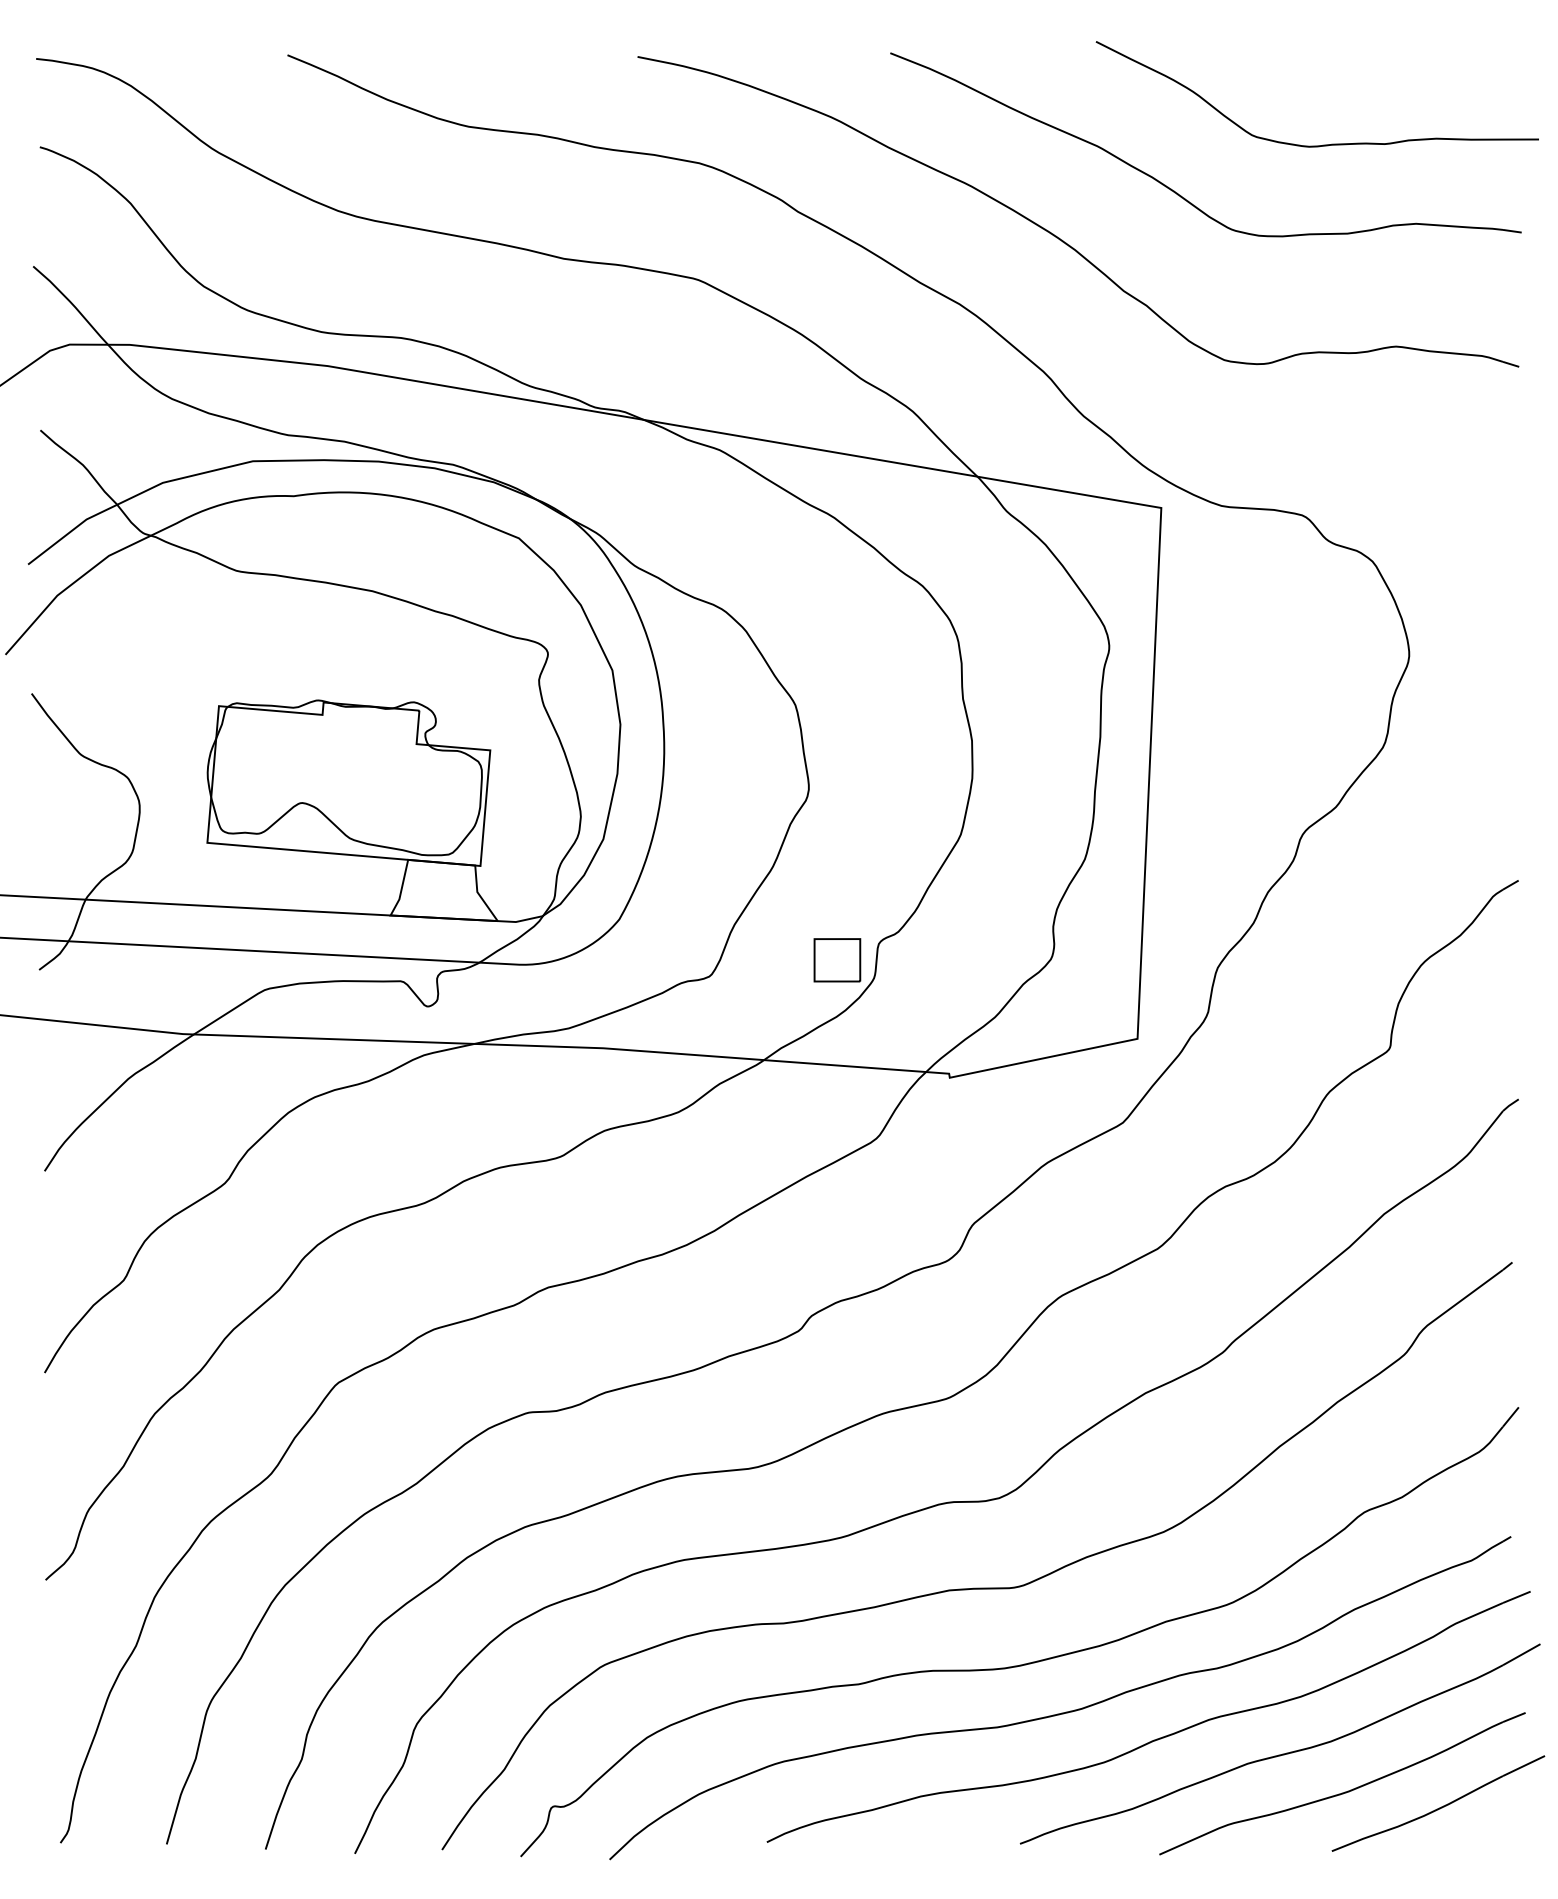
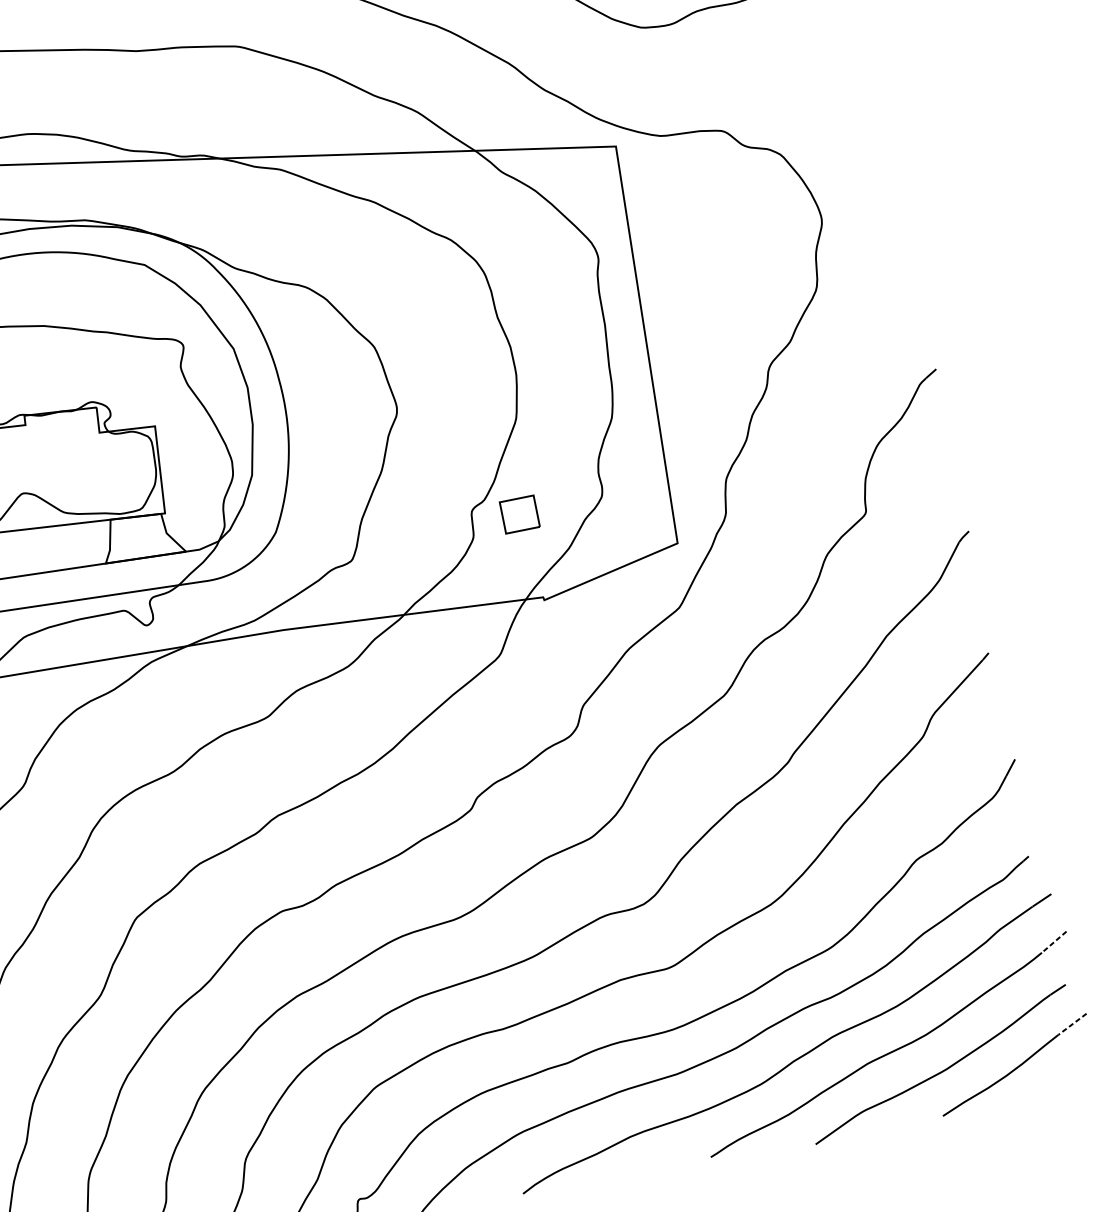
part: (837, 960) -> (519, 514), moved
line: (1521, 1654) -> (1054, 942), solid -> dashed
line: (1523, 1766) -> (1072, 1024), solid -> dashed

